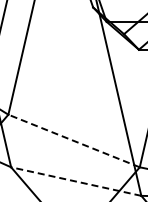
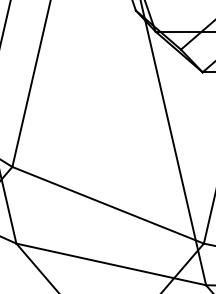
line: (74, 141) -> (108, 206), dashed -> solid
line: (76, 181) -> (111, 264), dashed -> solid

